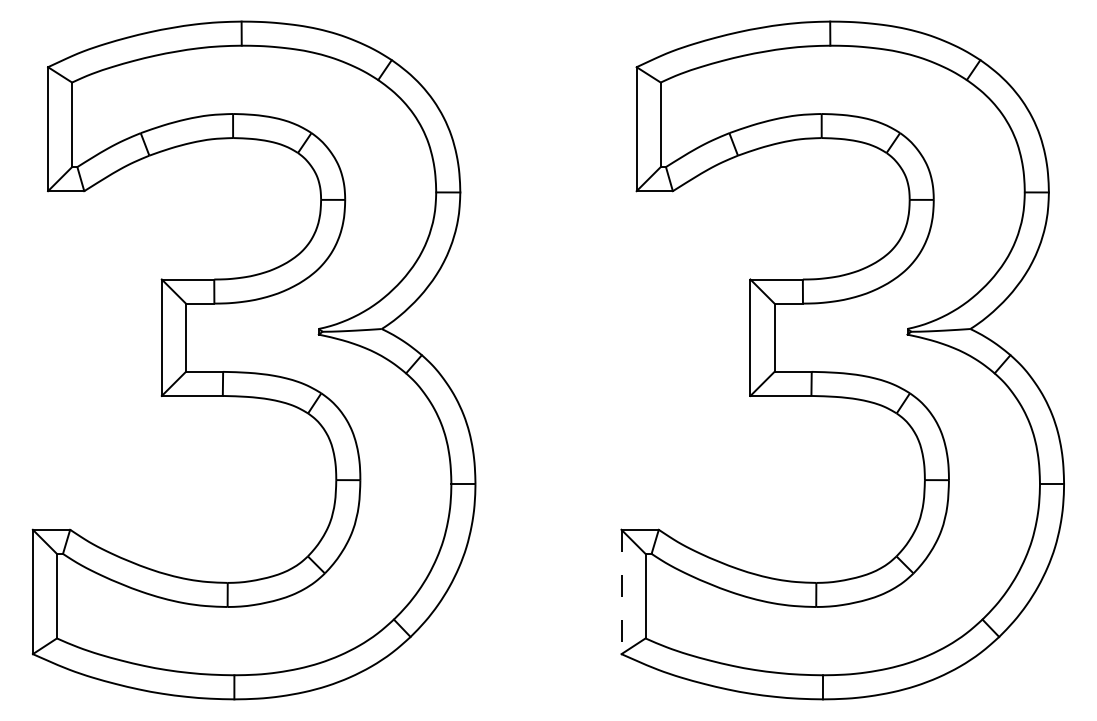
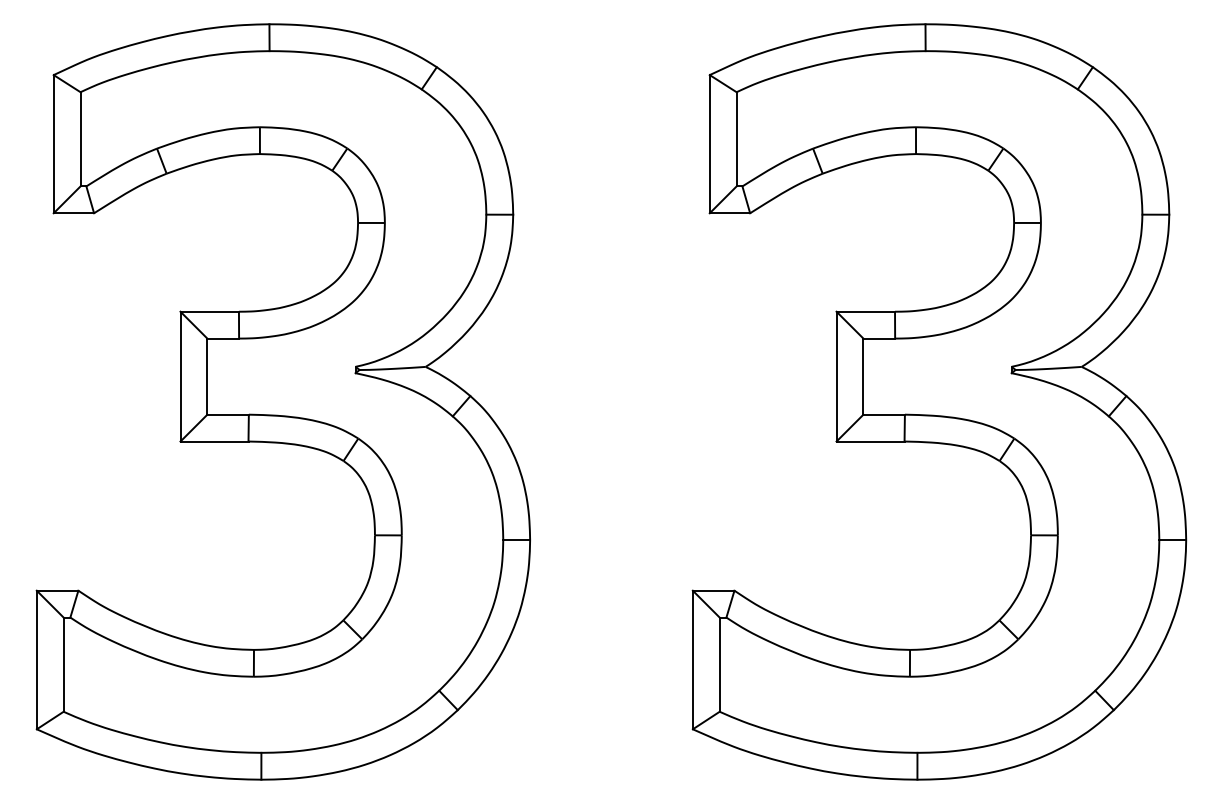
line: (621, 592) -> (692, 660), dashed -> solid

